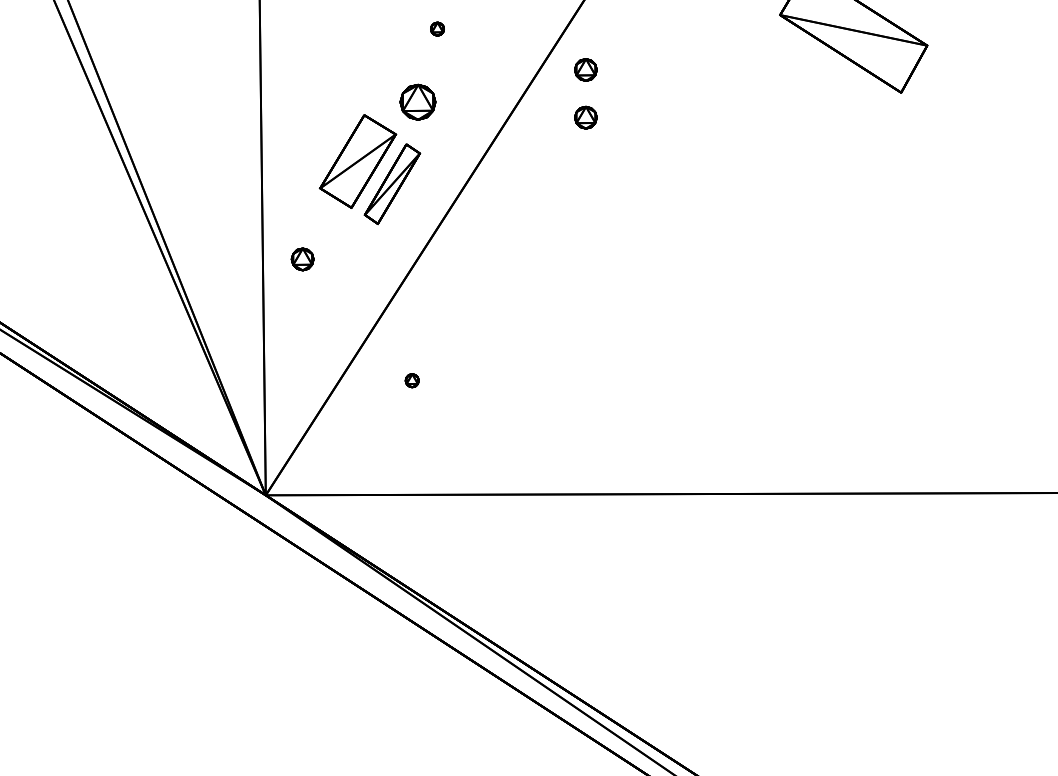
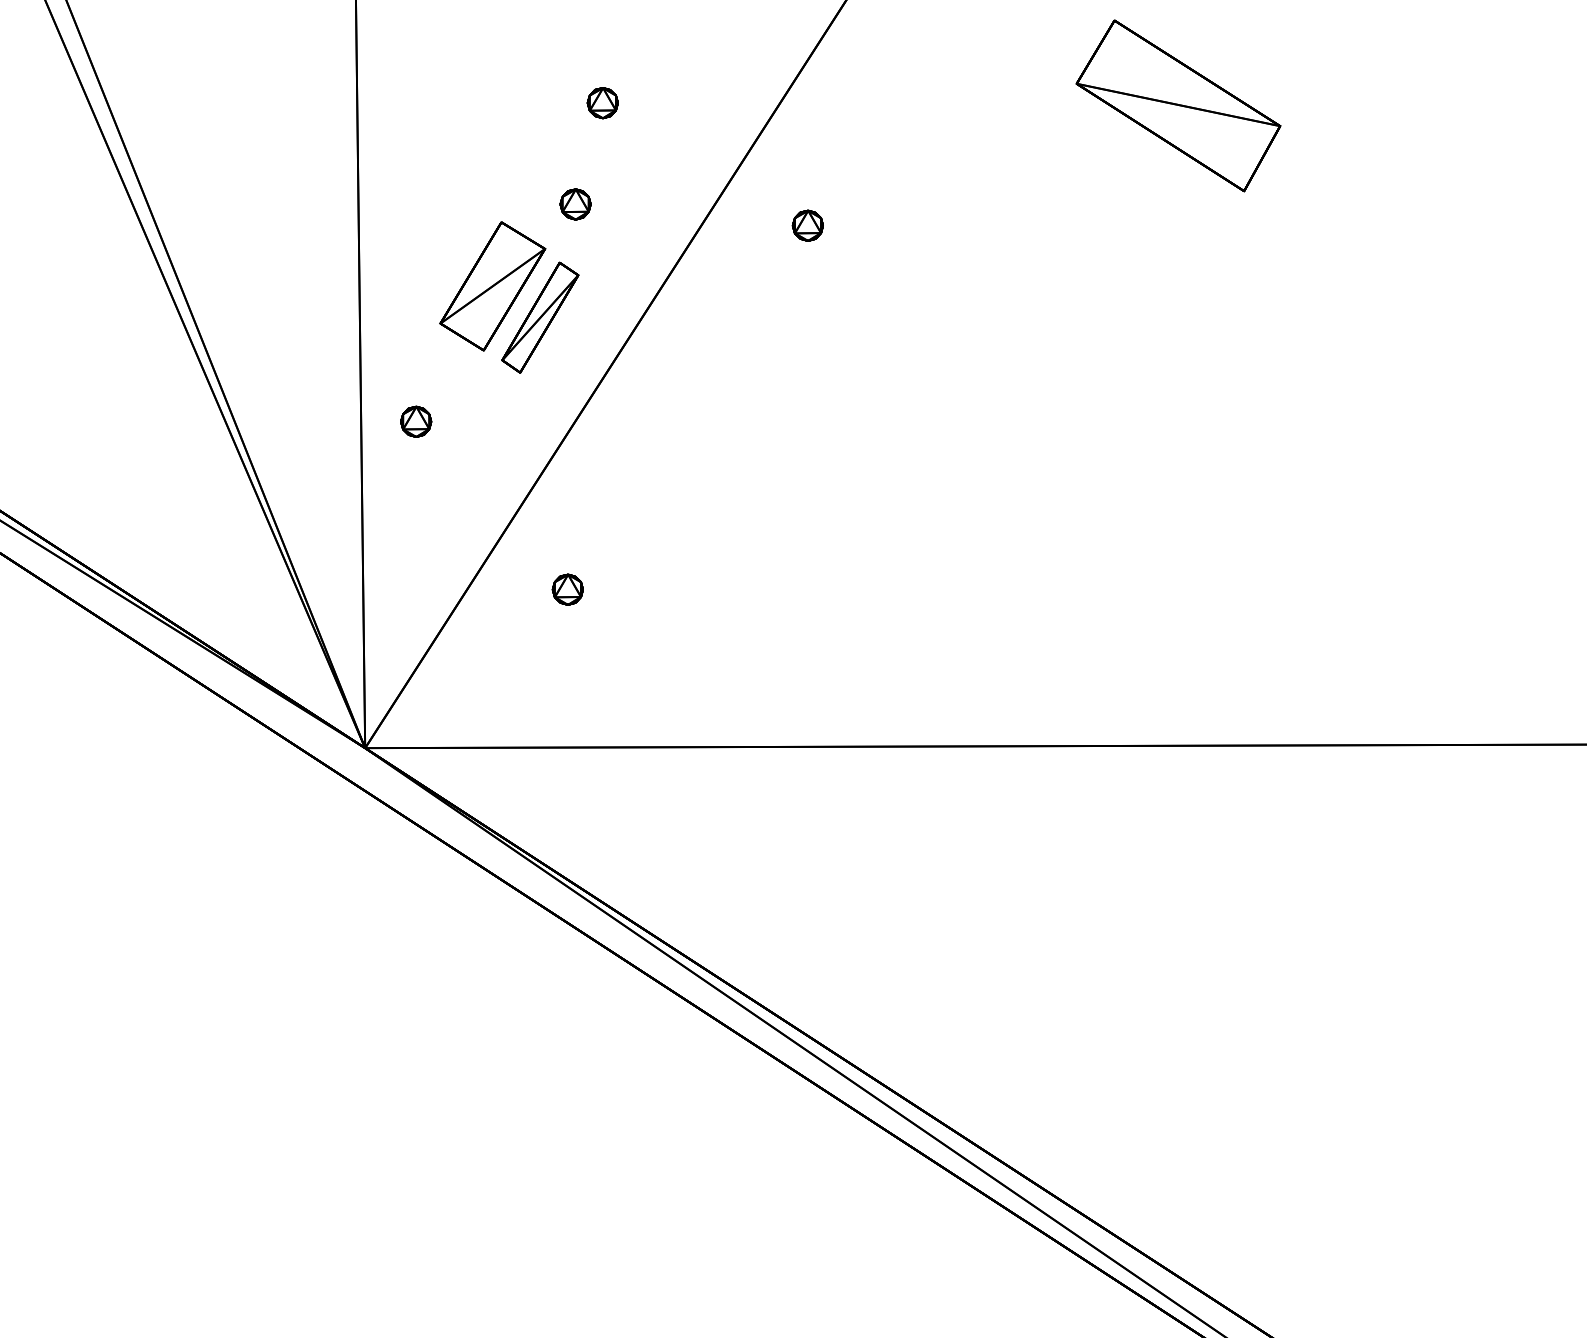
part: (437, 29) -> (602, 103), size x1.67
part: (585, 69) -> (807, 159), removed
part: (417, 102) -> (575, 204), size x0.62
part: (412, 380) -> (567, 589), size x1.67

